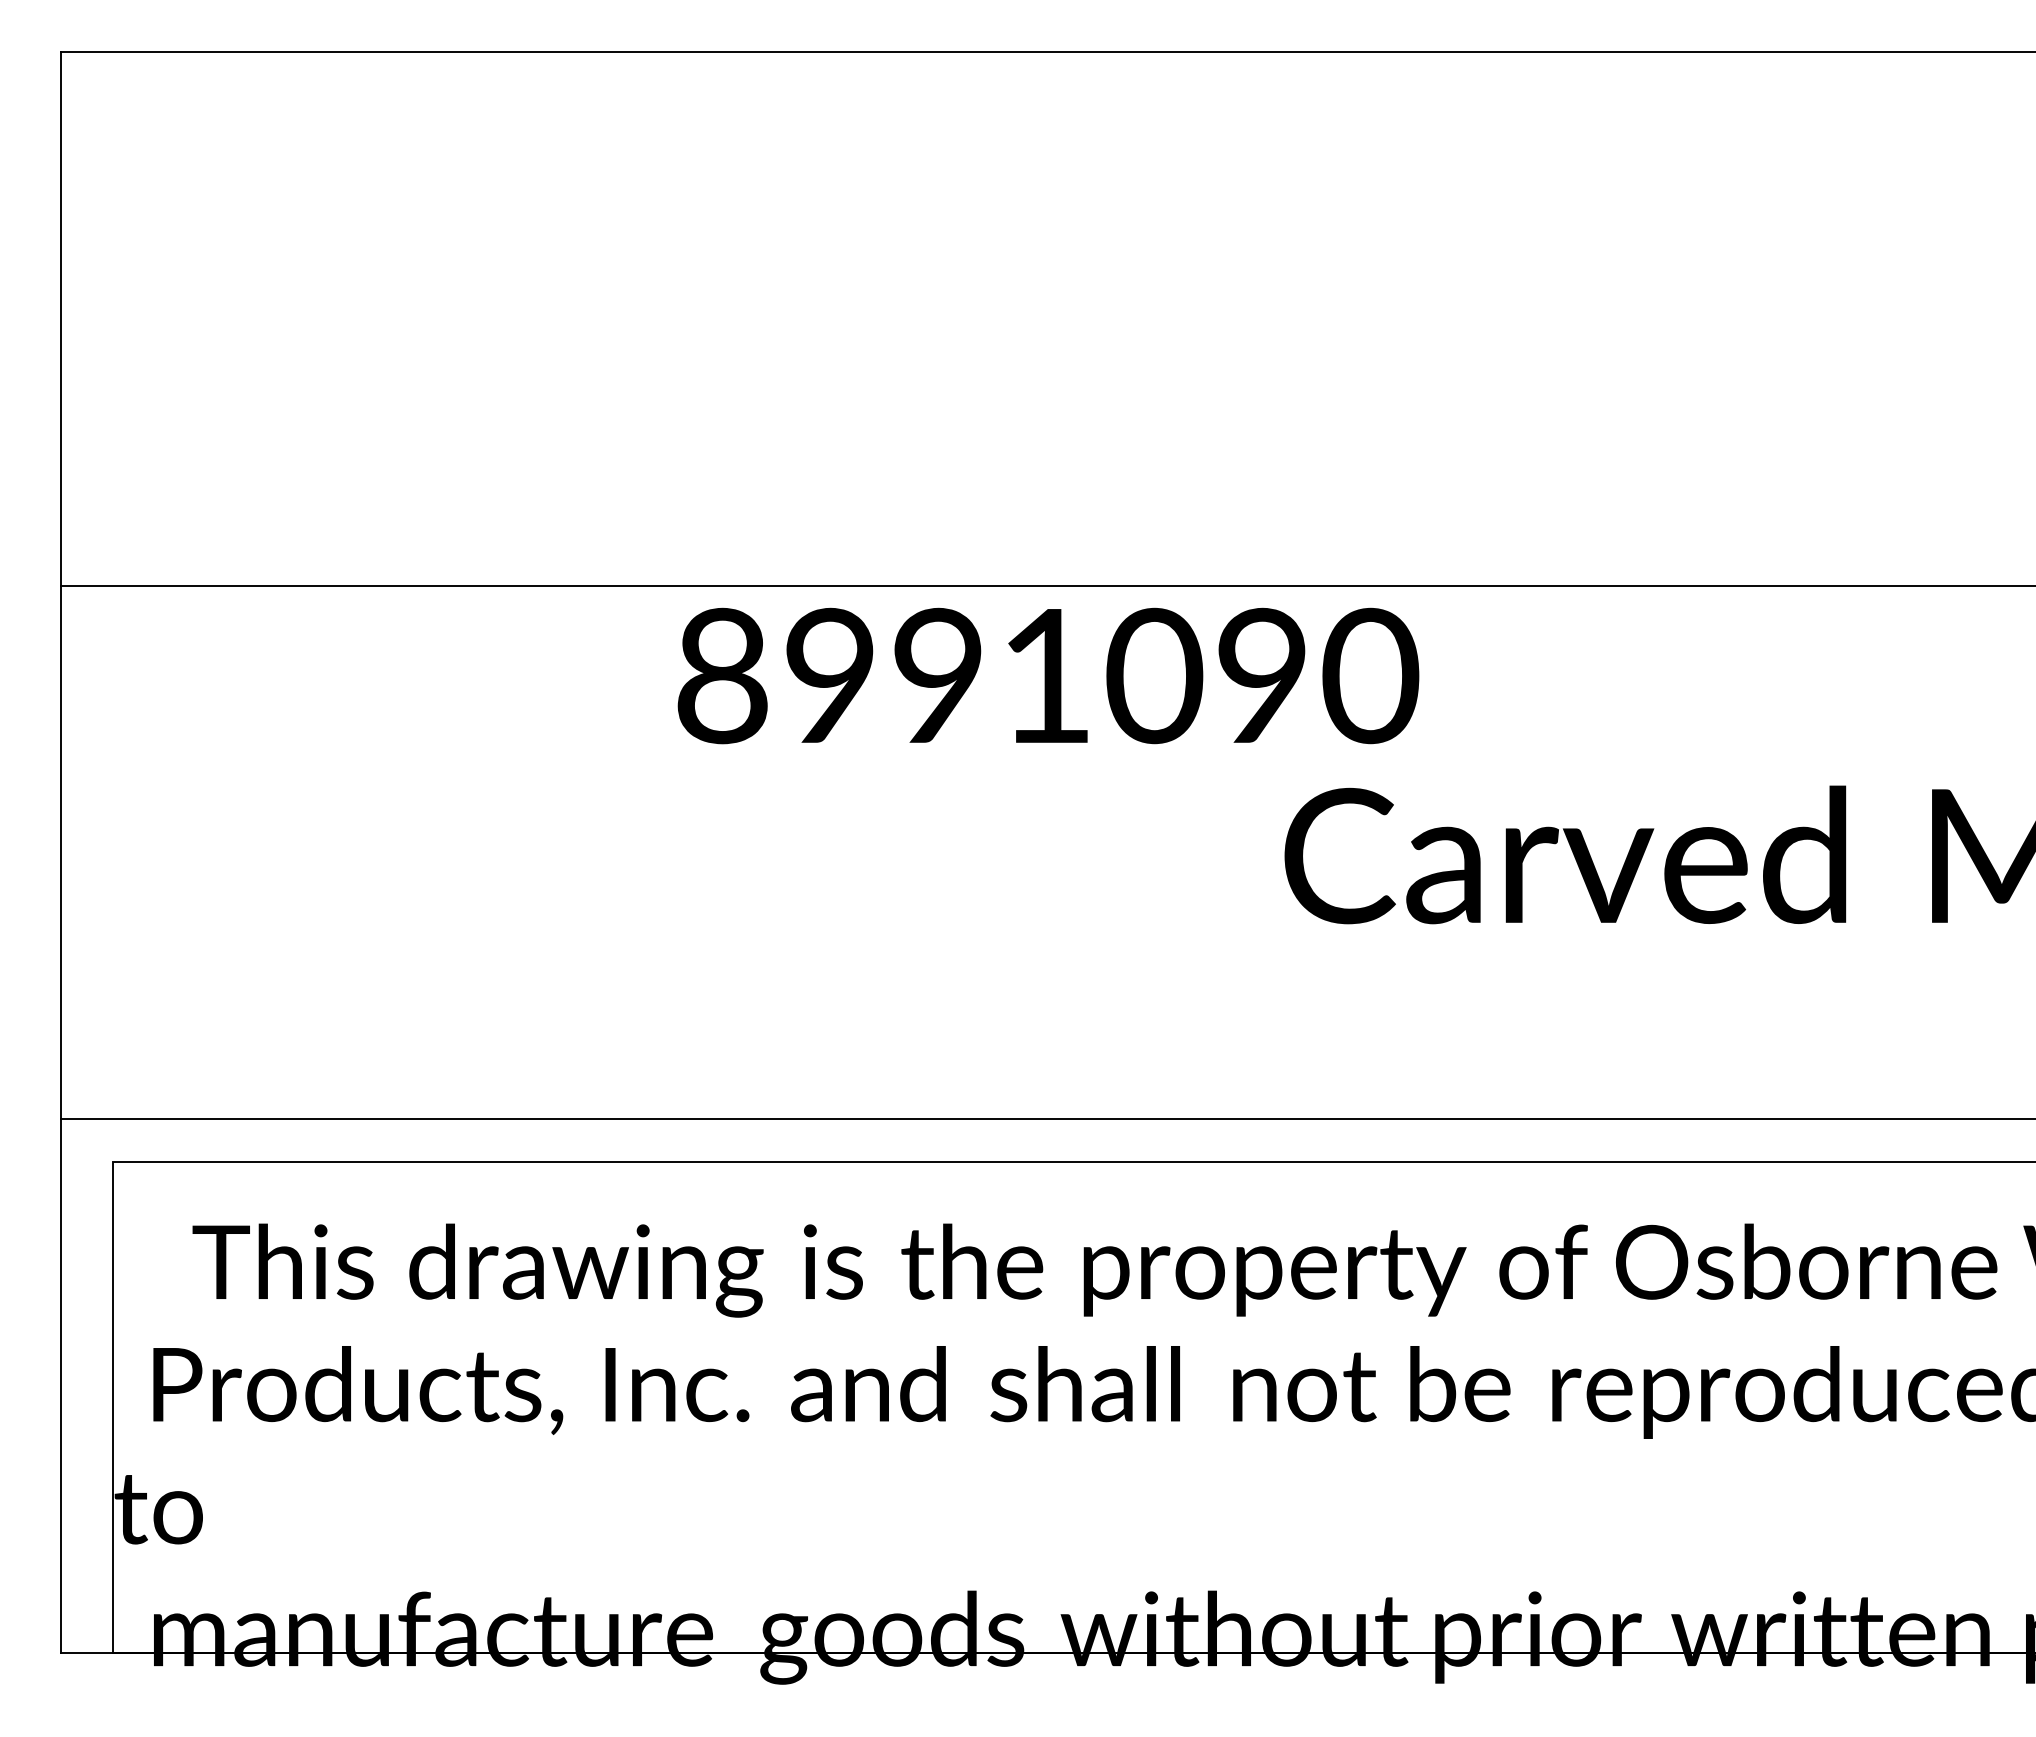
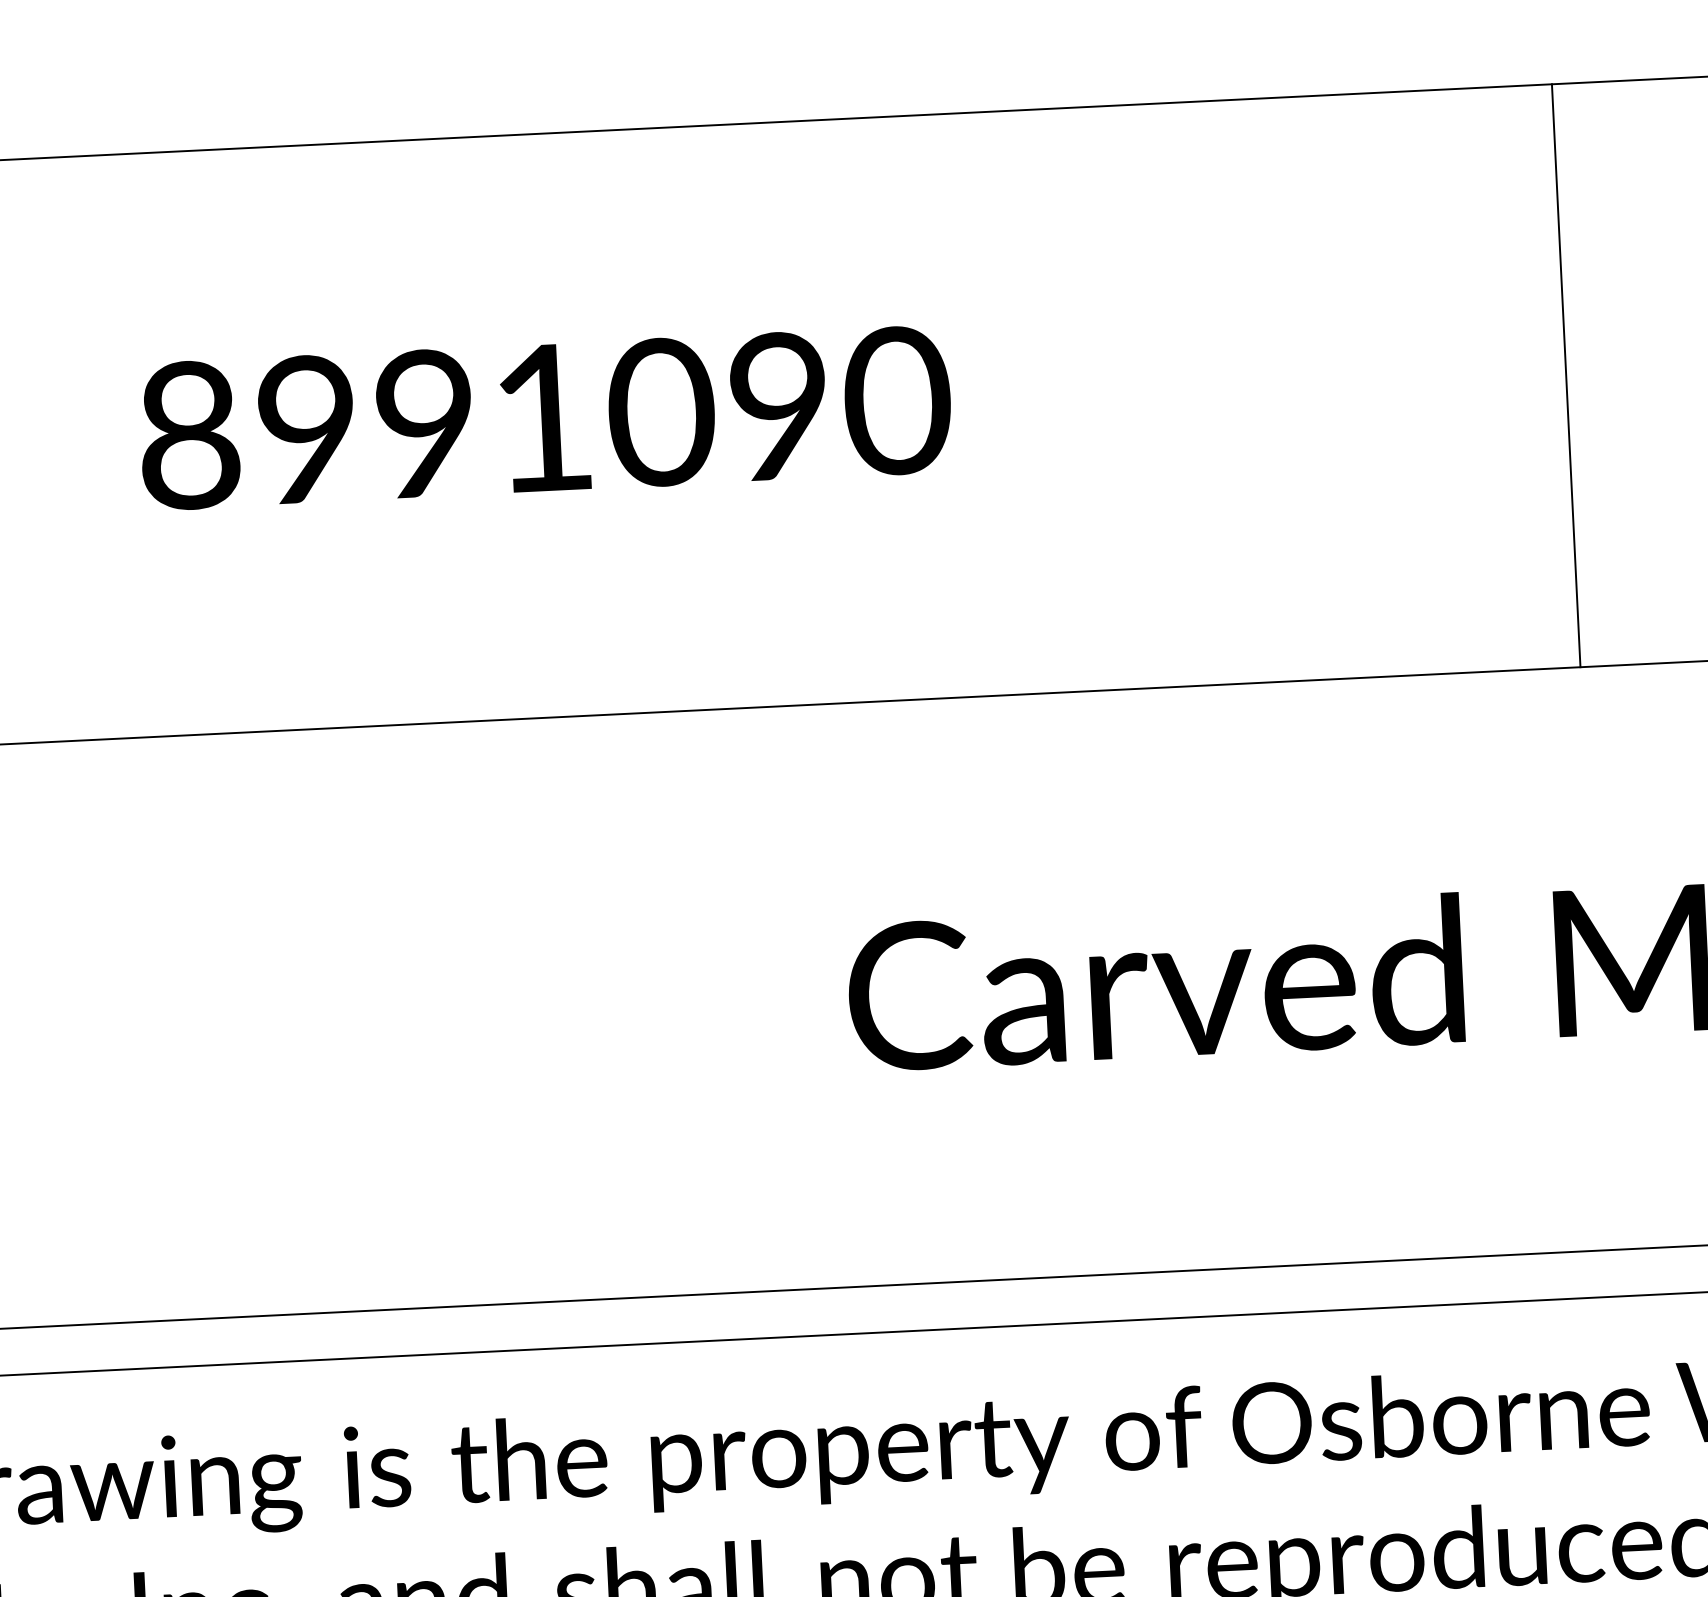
line: (1967, 318) -> (1566, 375), added
text: (1048, 675) -> (545, 417), moved

